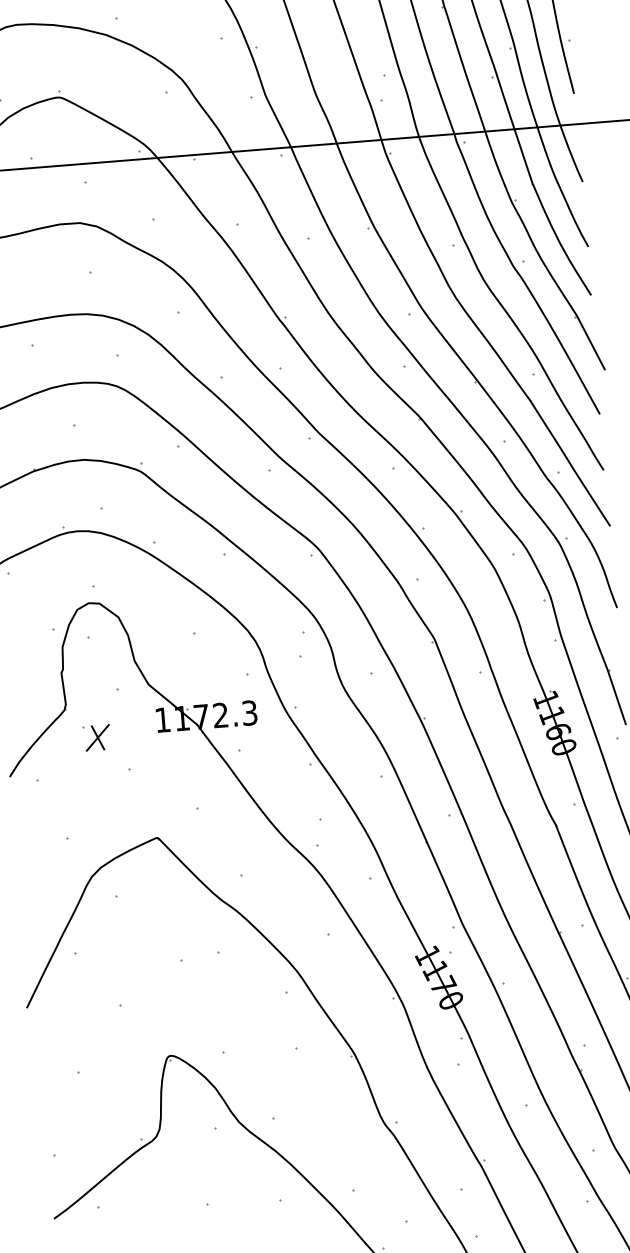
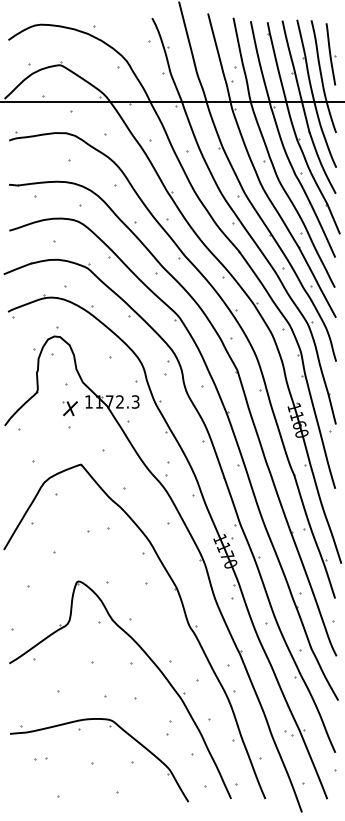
part: (95, 737) -> (69, 408), moved

